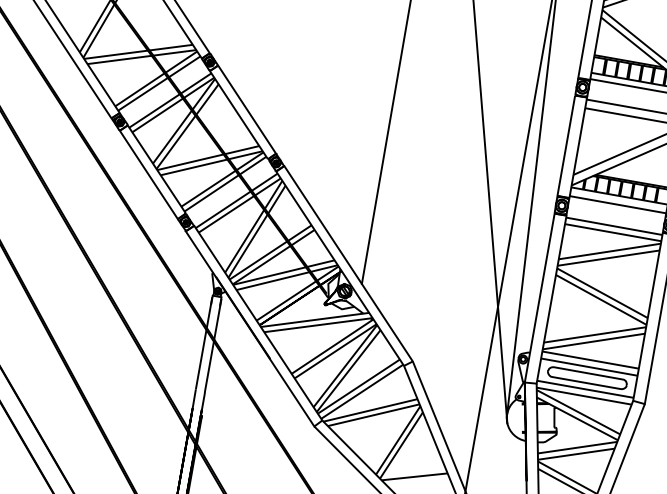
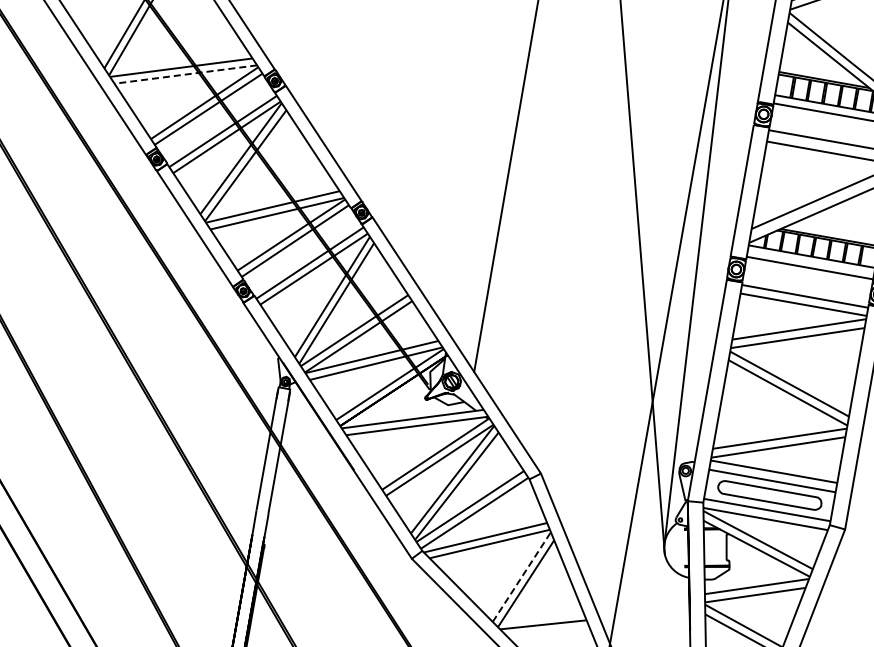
line: (141, 57) -> (185, 74), solid -> dashed
line: (397, 439) -> (521, 576), solid -> dashed

